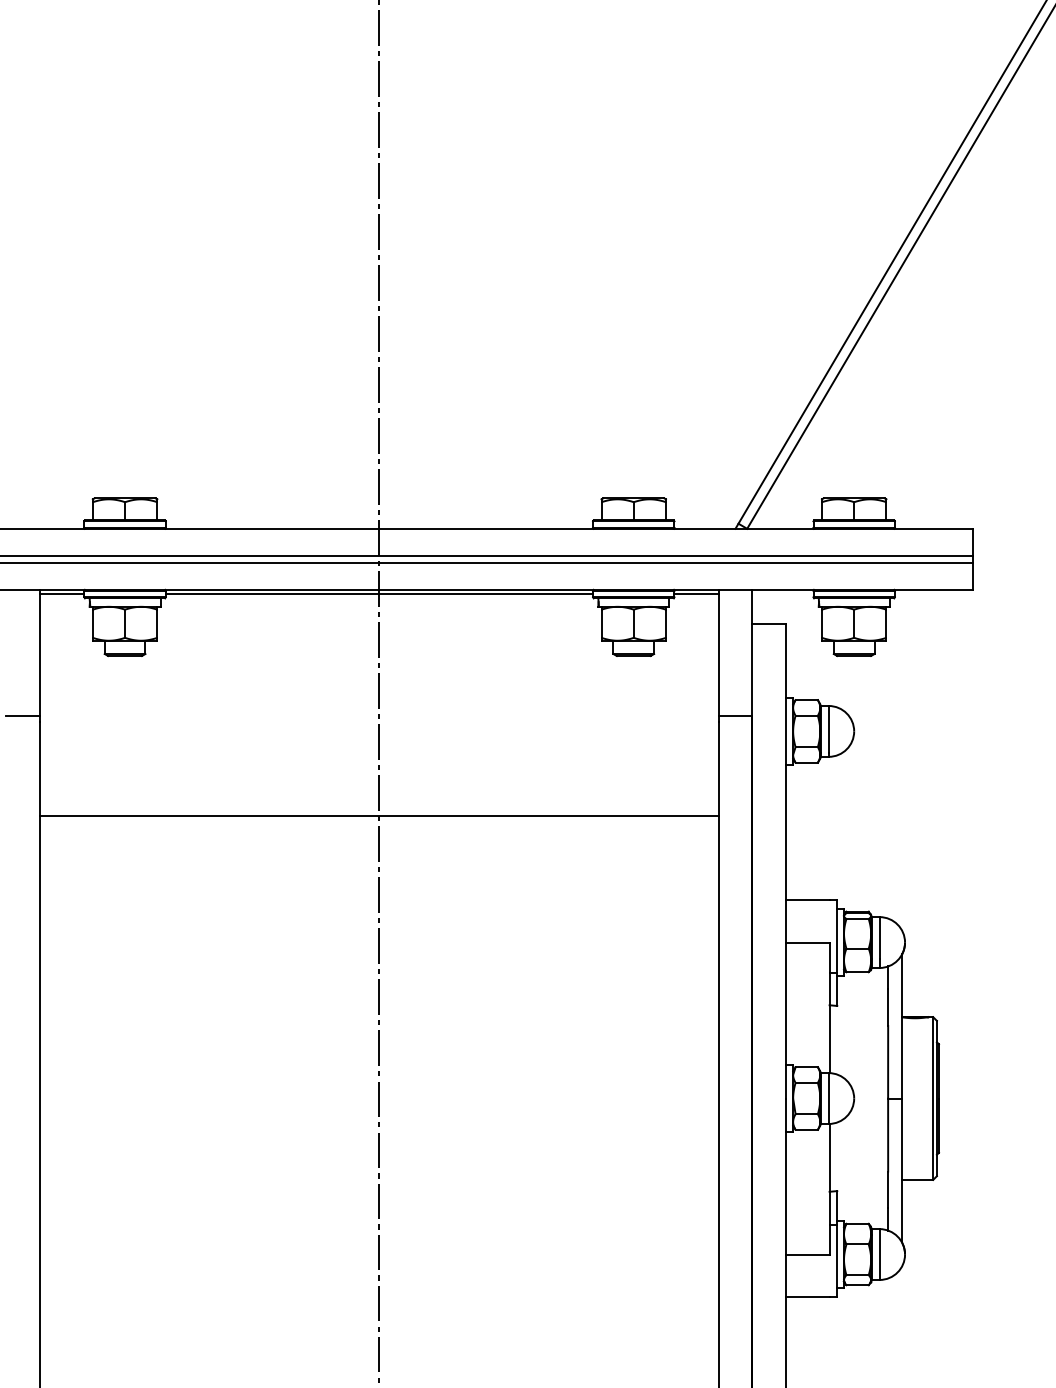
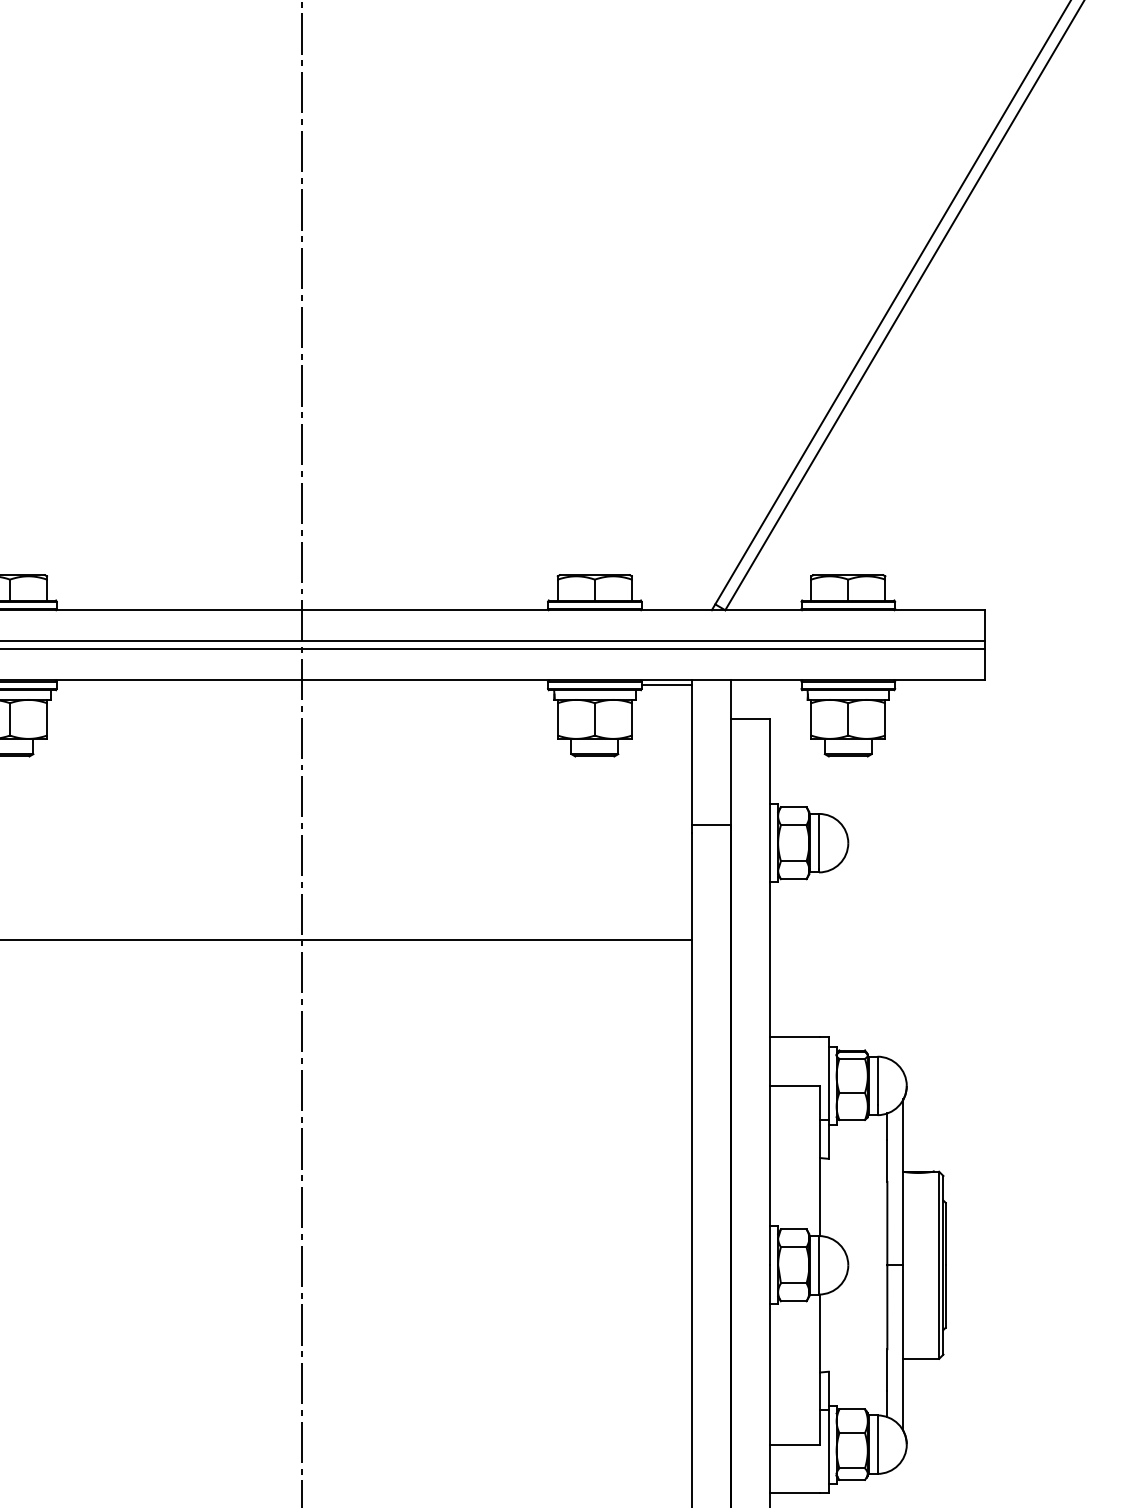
line: (379, 594) -> (302, 685), removed

